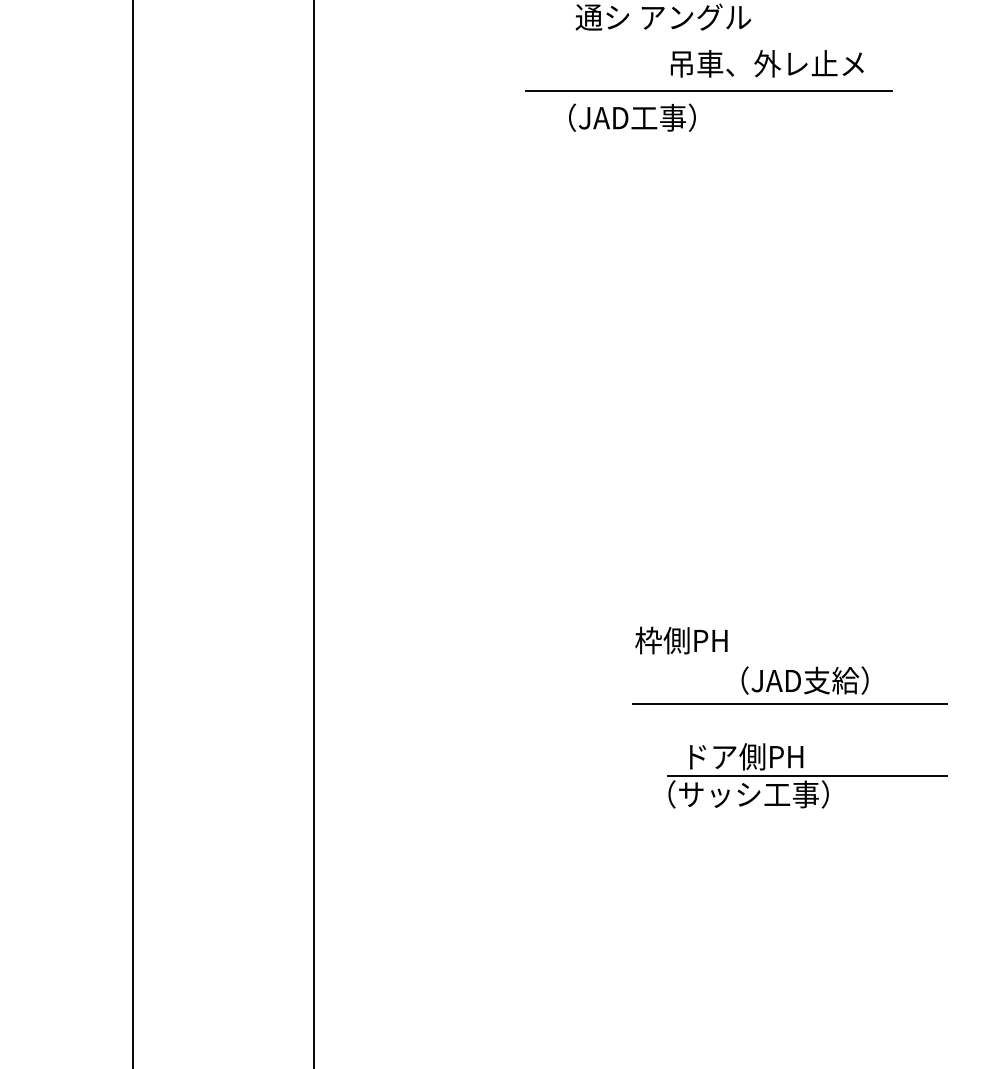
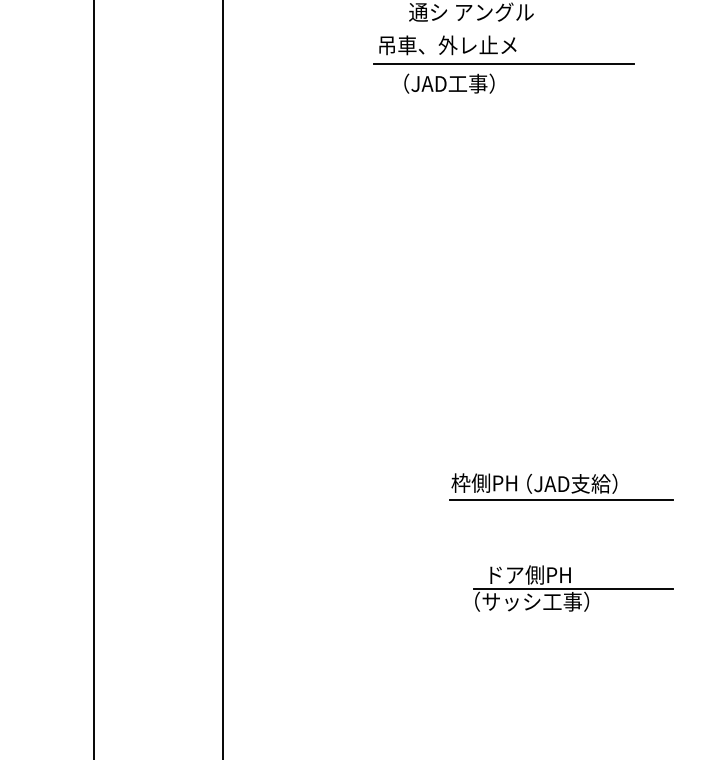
text: (766, 63) -> (447, 45), moved
text: (681, 640) -> (484, 483), moved
part: (807, 775) -> (573, 588), moved

